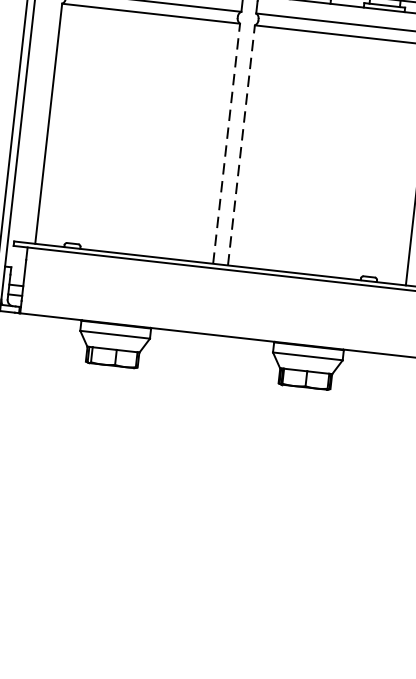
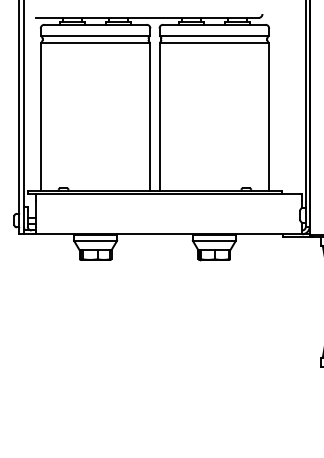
line: (226, 144) -> (150, 117), dashed -> solid
line: (241, 146) -> (159, 117), dashed -> solid

